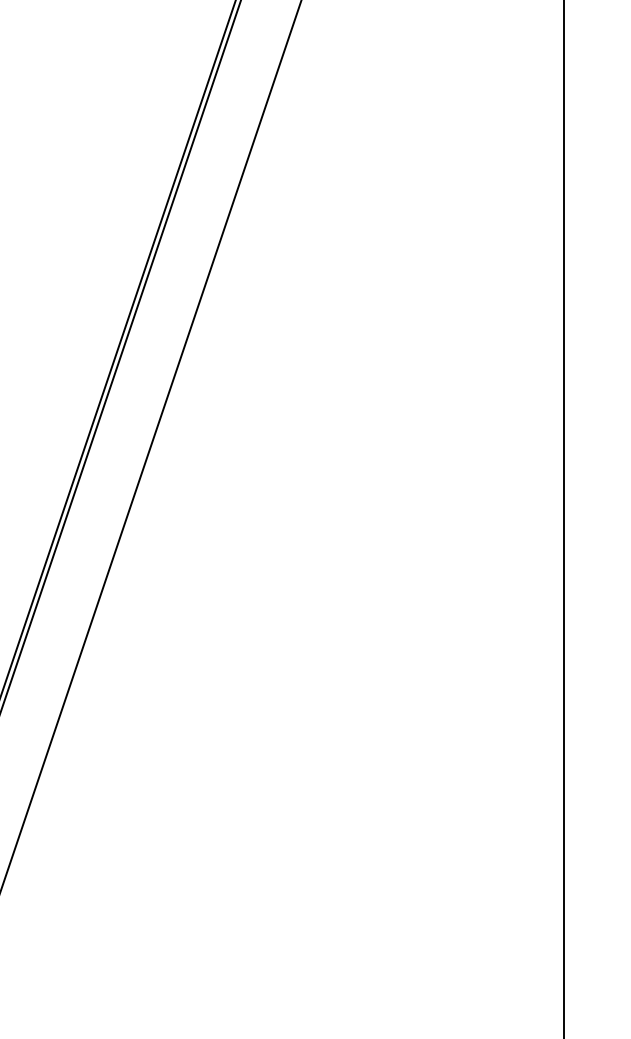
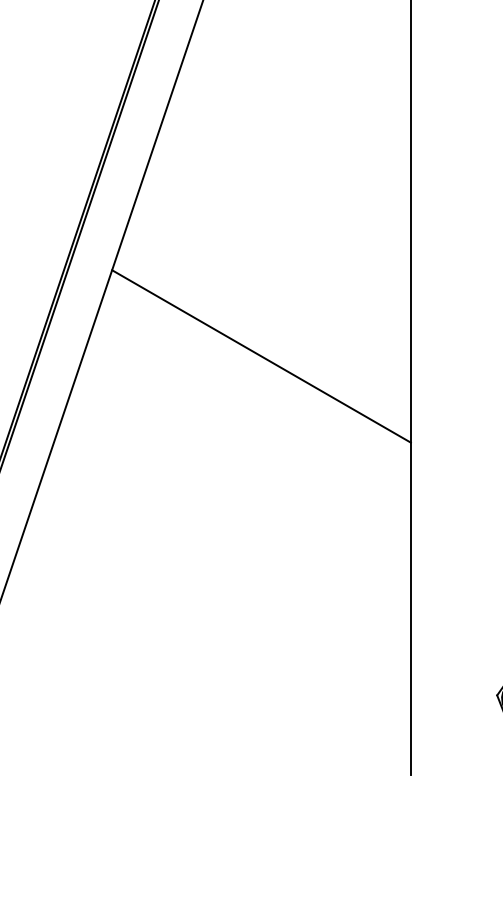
line: (359, 548) -> (261, 356), added

